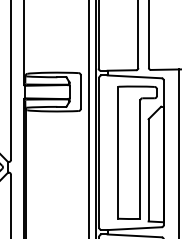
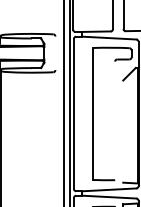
line: (80, 91) -> (55, 52), removed
line: (140, 159) -> (115, 120), removed
line: (148, 170) -> (123, 131), removed

